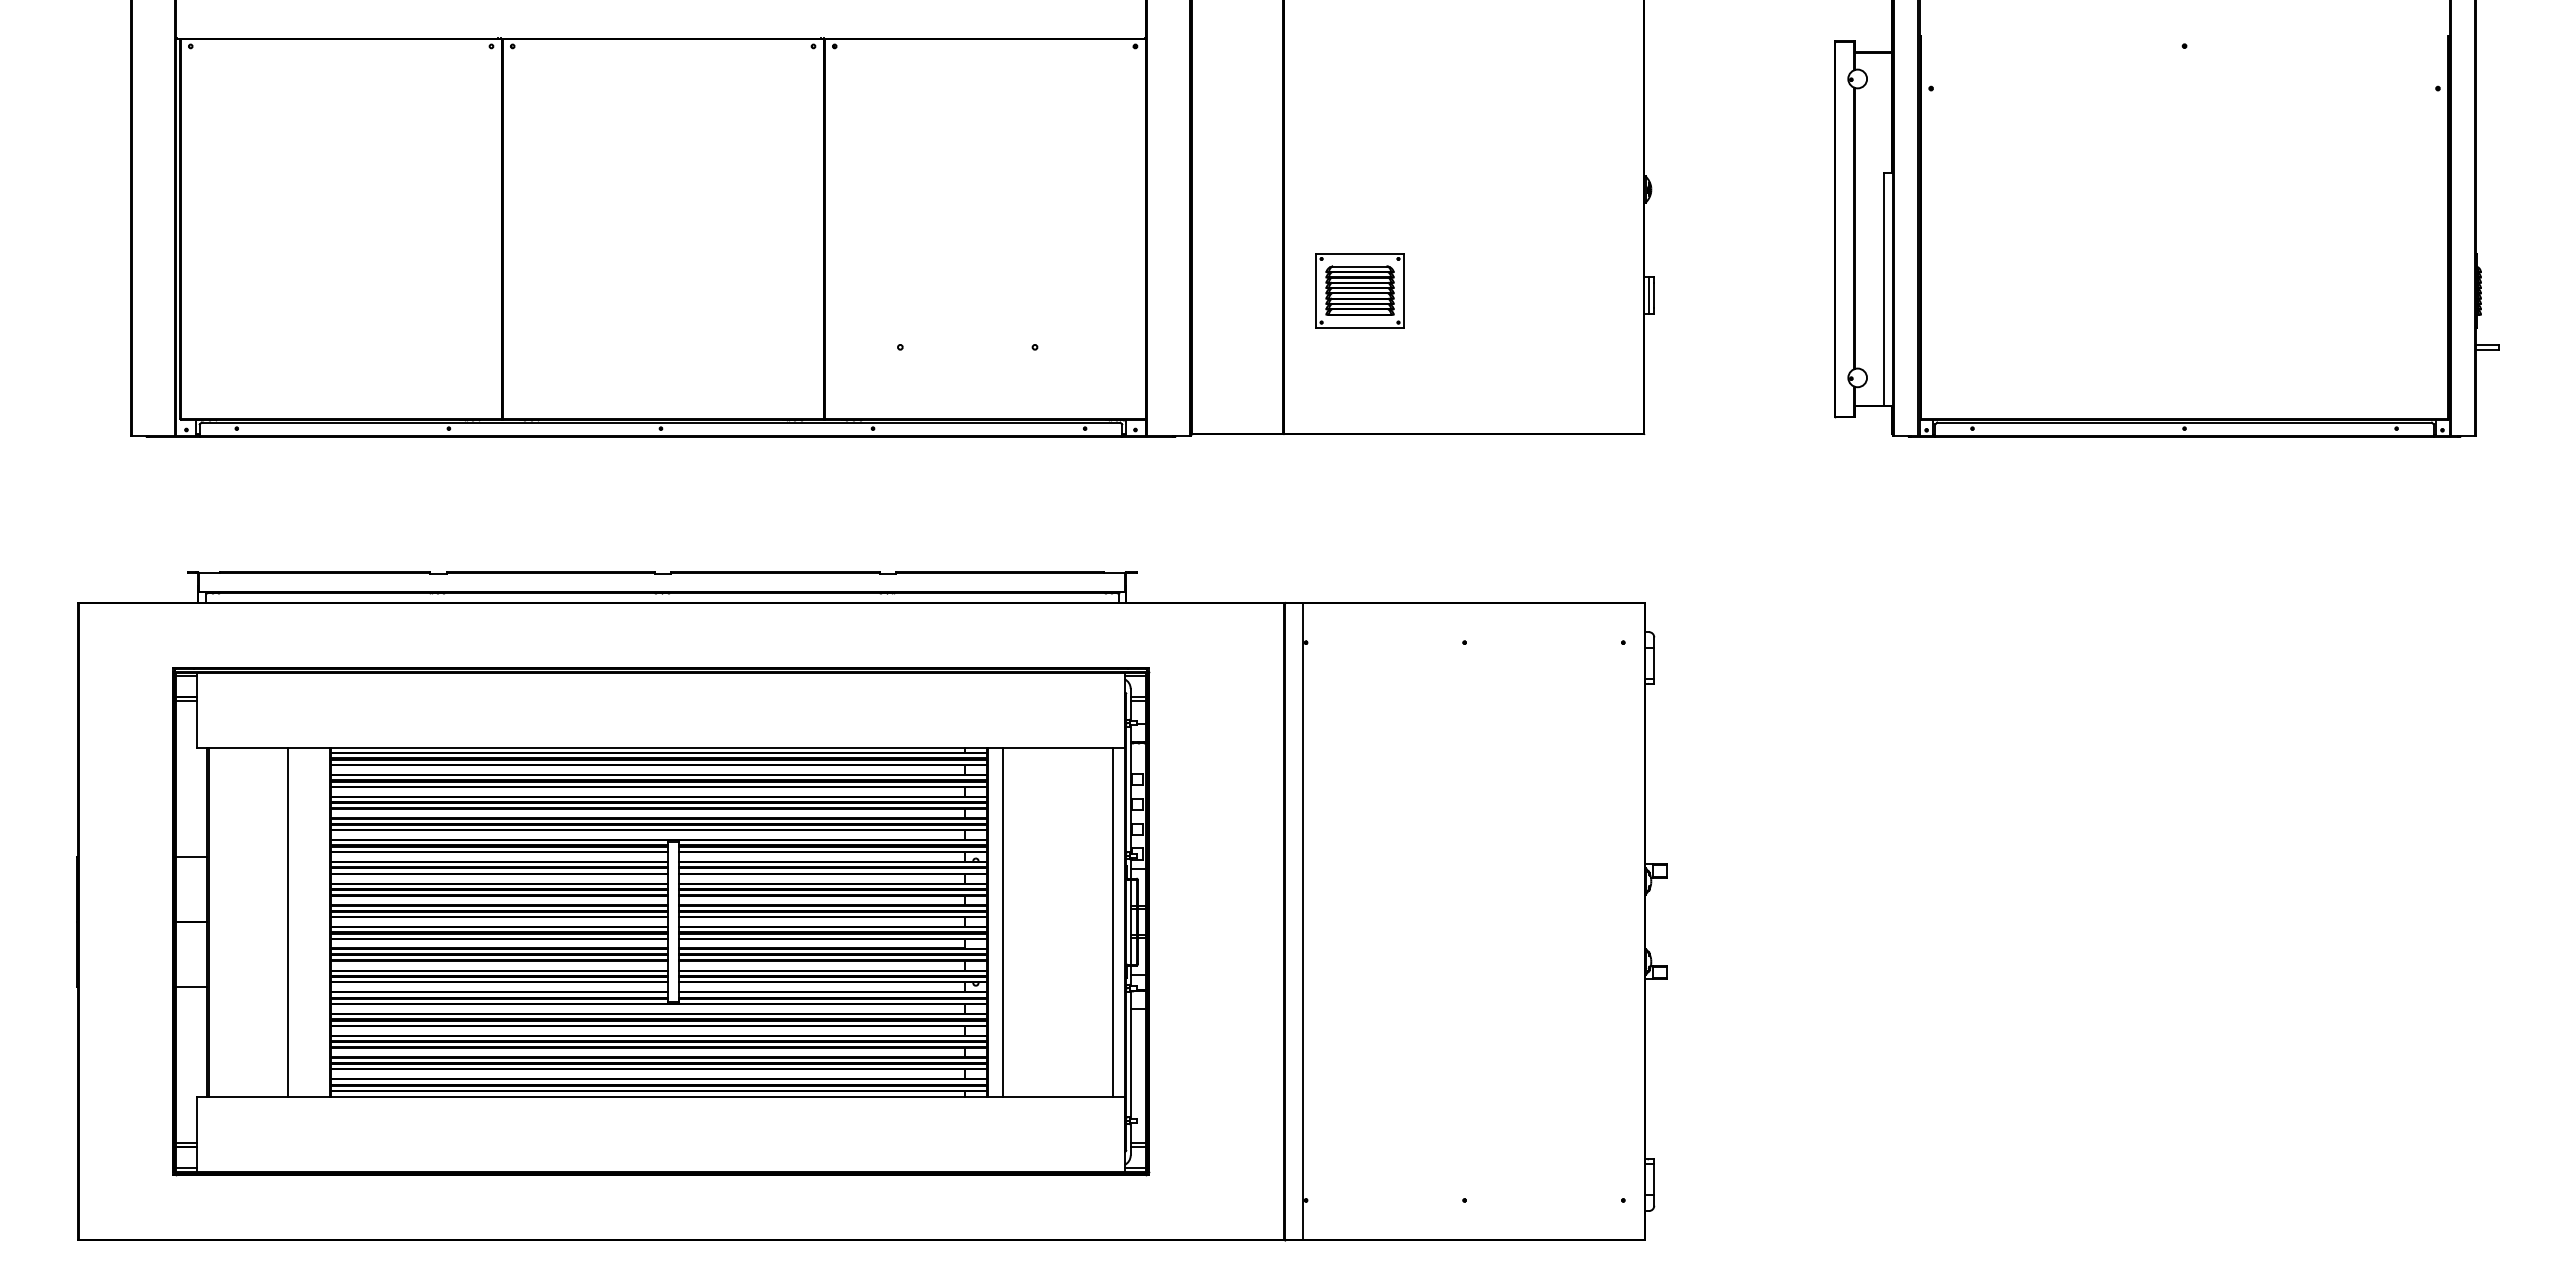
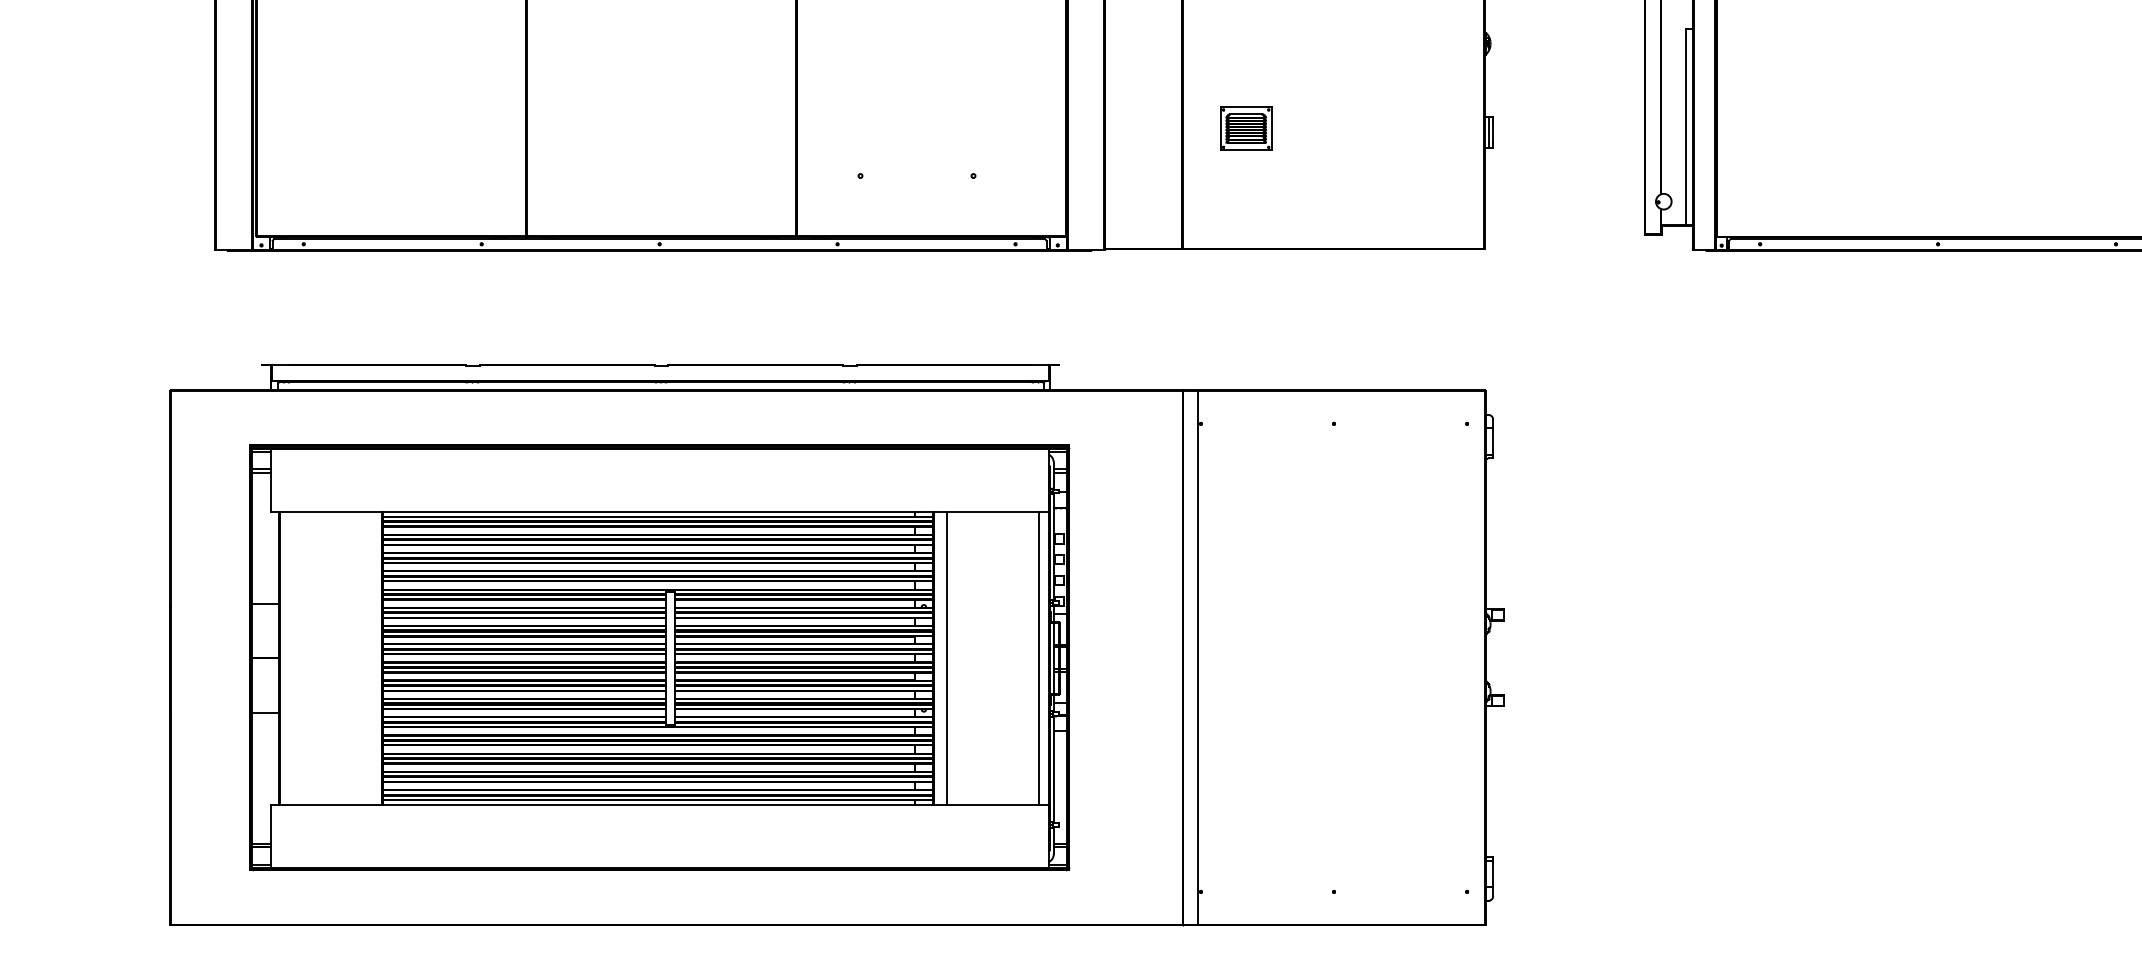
part: (1359, 290) -> (1245, 128), size x0.7
line: (287, 921) -> (346, 657), removed

